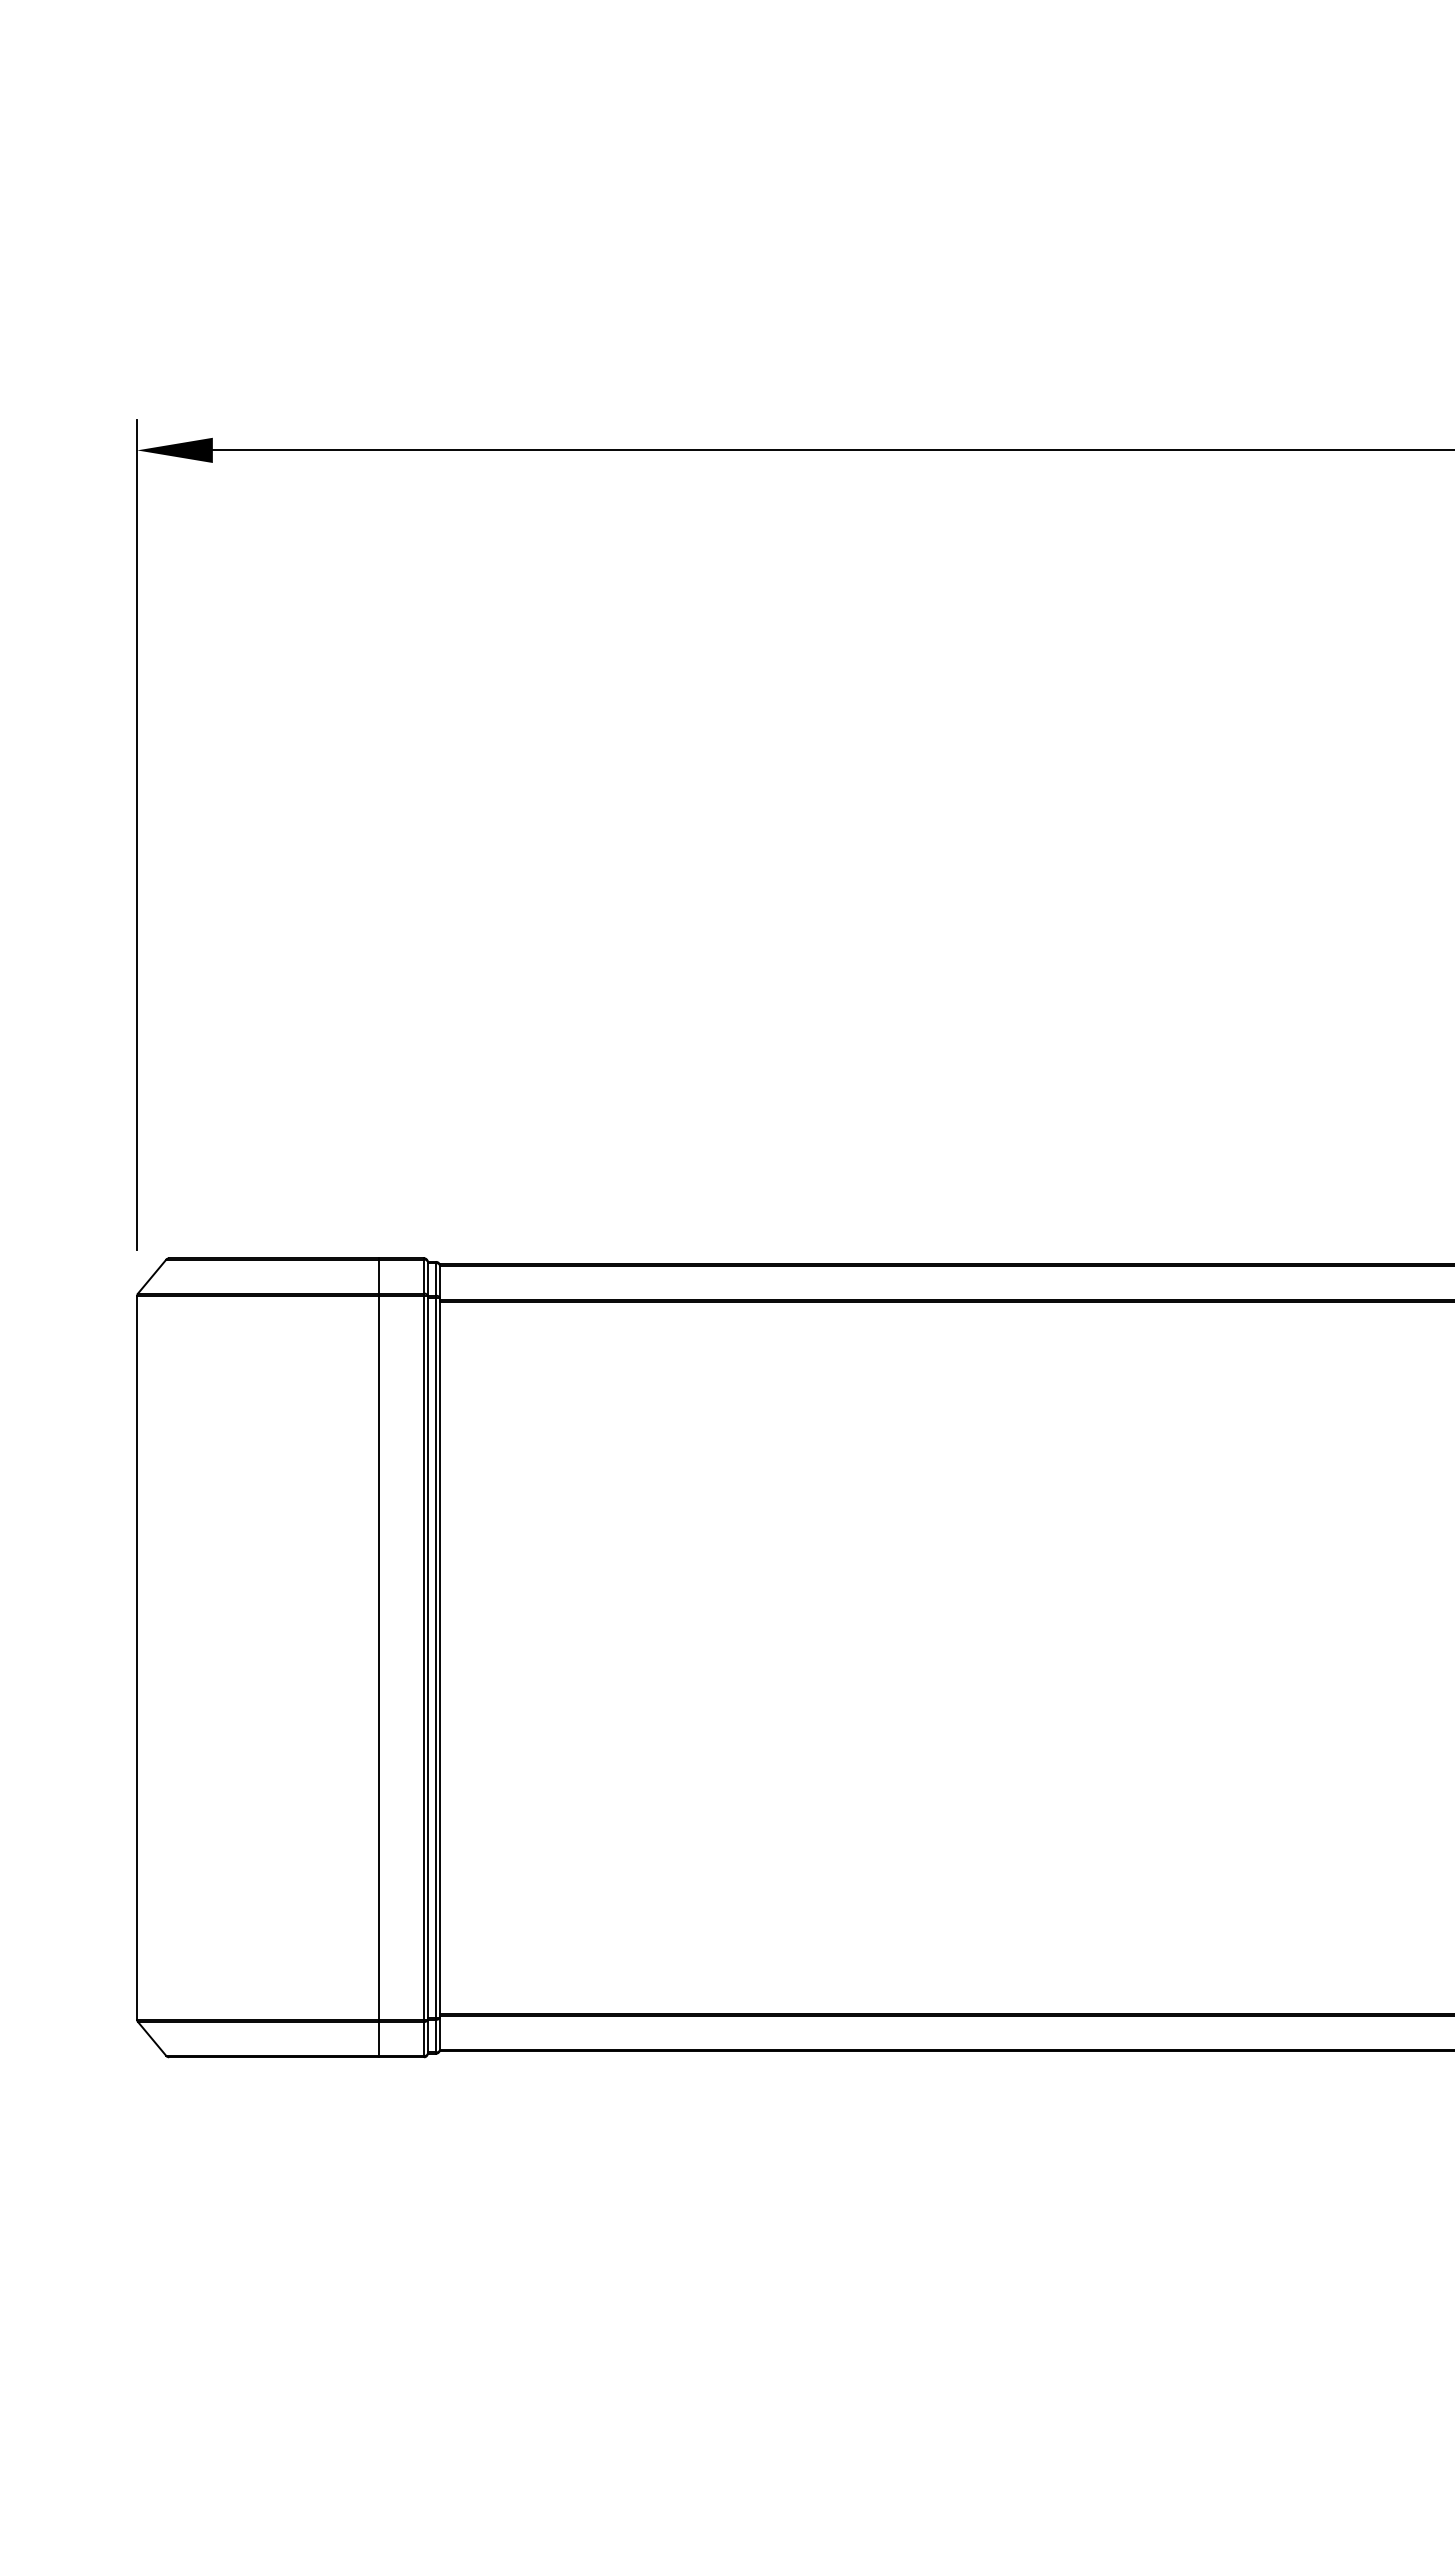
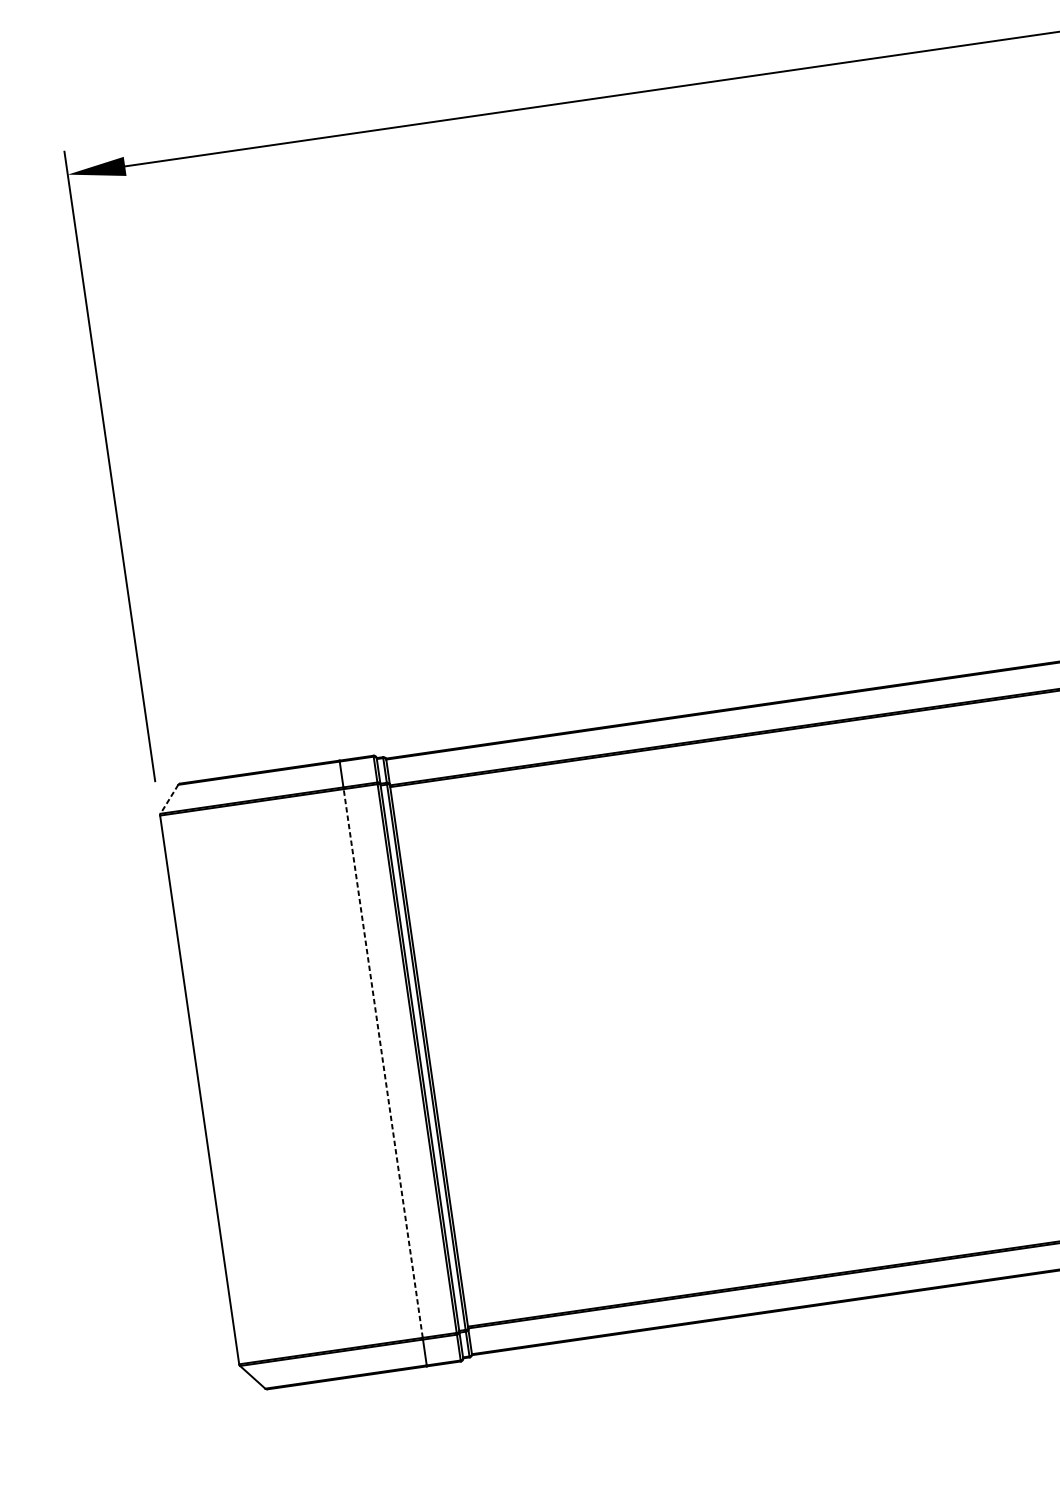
line: (151, 1276) -> (168, 799), solid -> dashed
line: (379, 1657) -> (383, 1063), solid -> dashed

